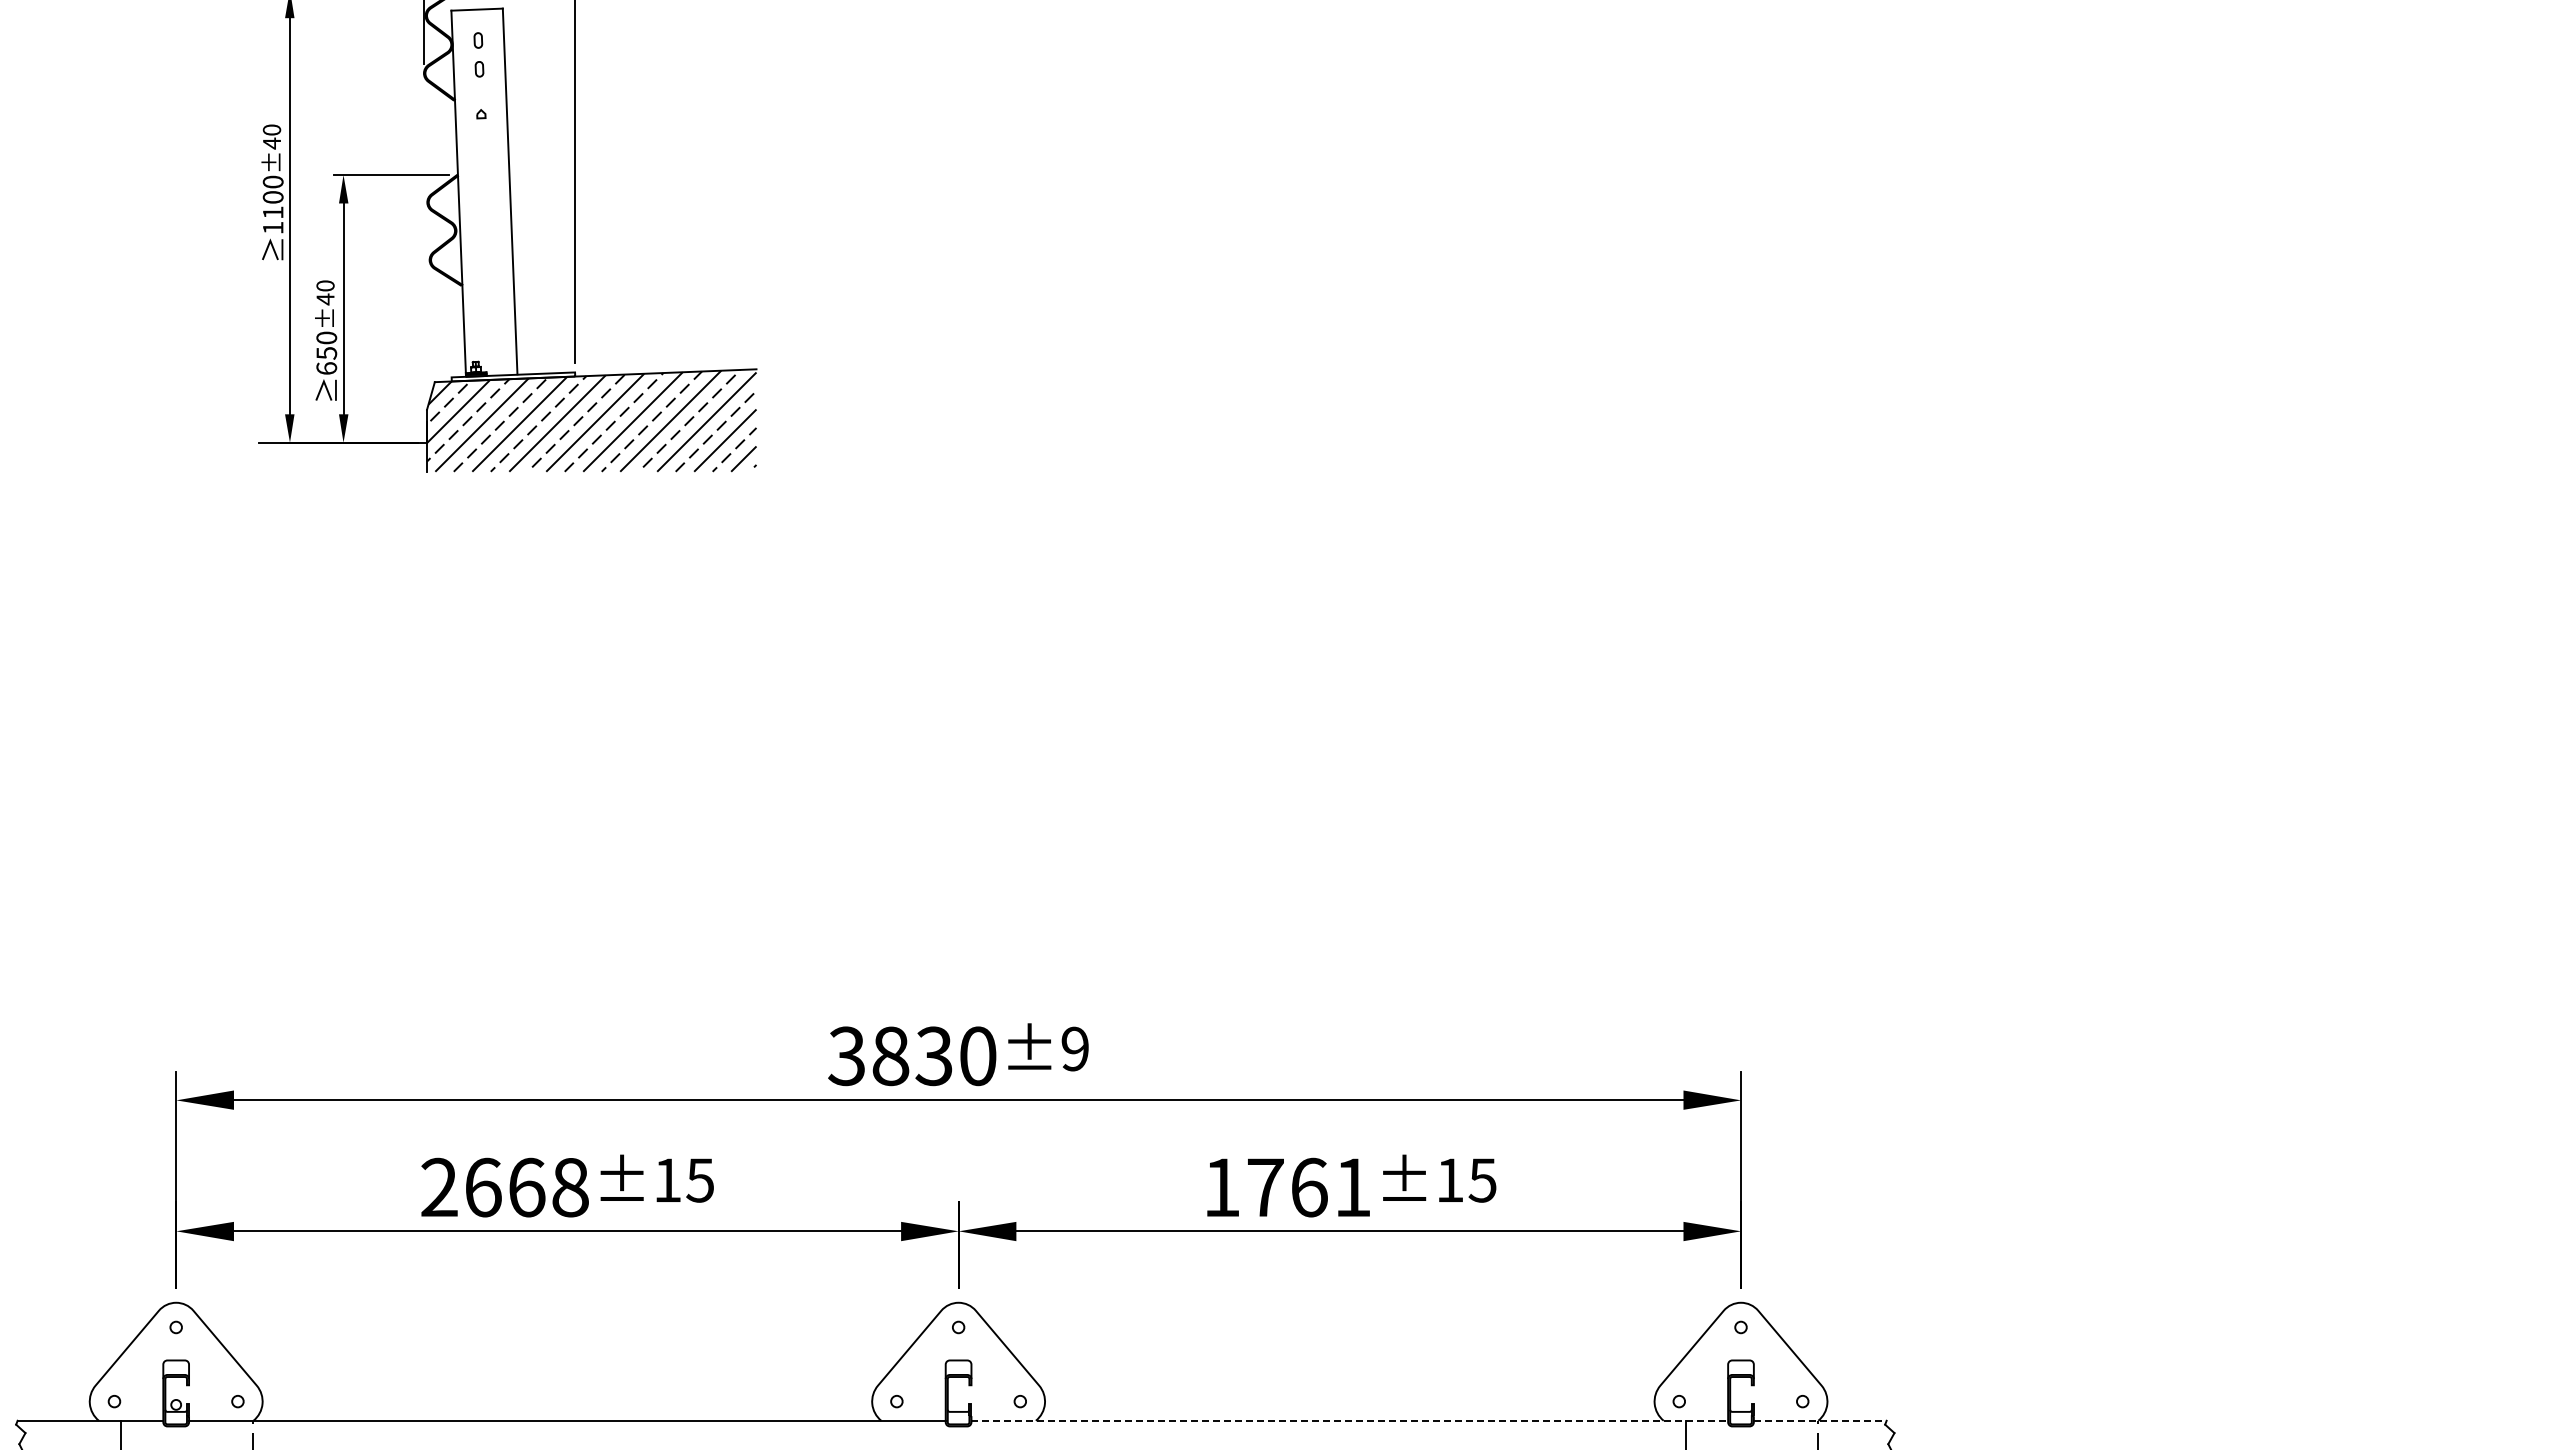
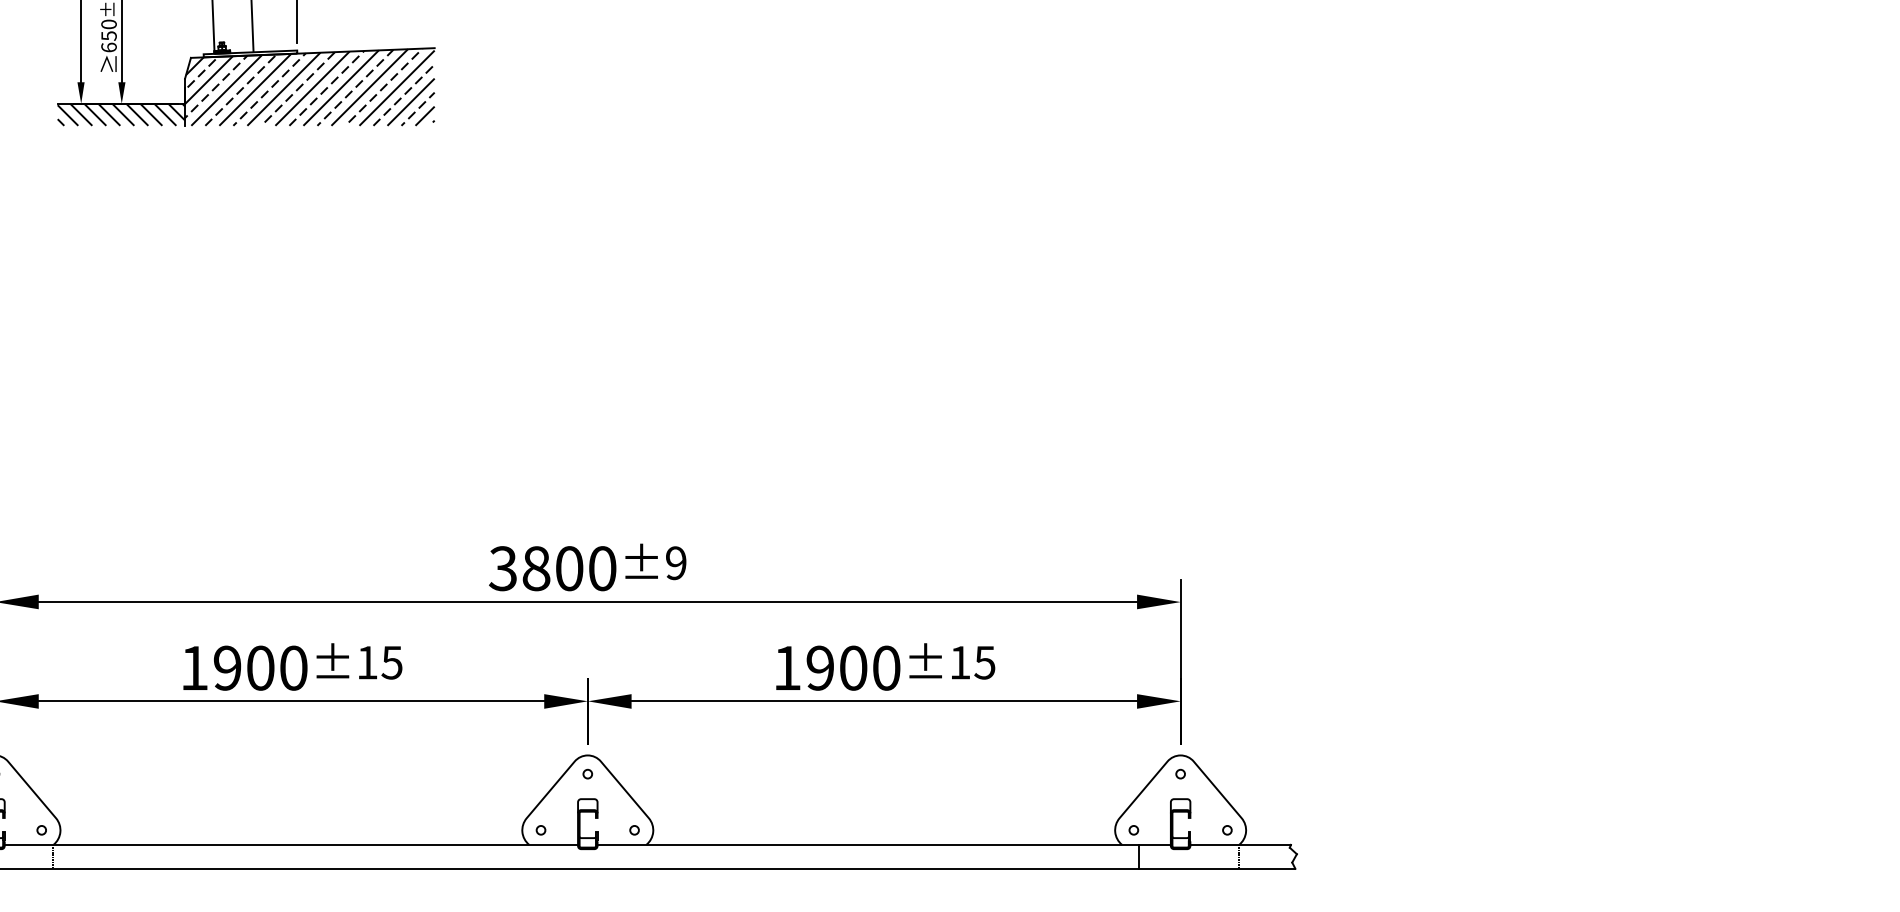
hatch: (343, 456) -> (121, 114), added
text: (933, 1055) -> (568, 568), 3830 -> 3800
text: (504, 1187) -> (243, 668), 2668 -> 1900
text: (1309, 1187) -> (853, 668), 1761 -> 1900
line: (1350, 1420) -> (884, 844), dashed -> solid
line: (1820, 1420) -> (1240, 844), dashed -> solid

